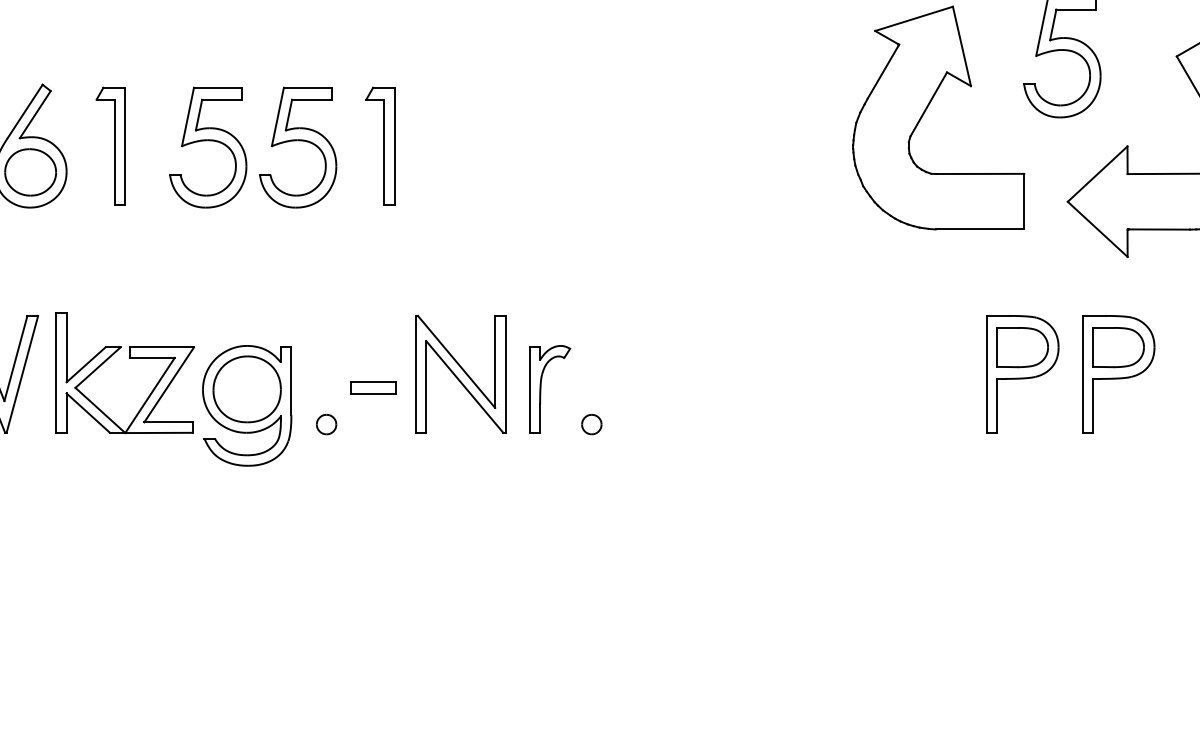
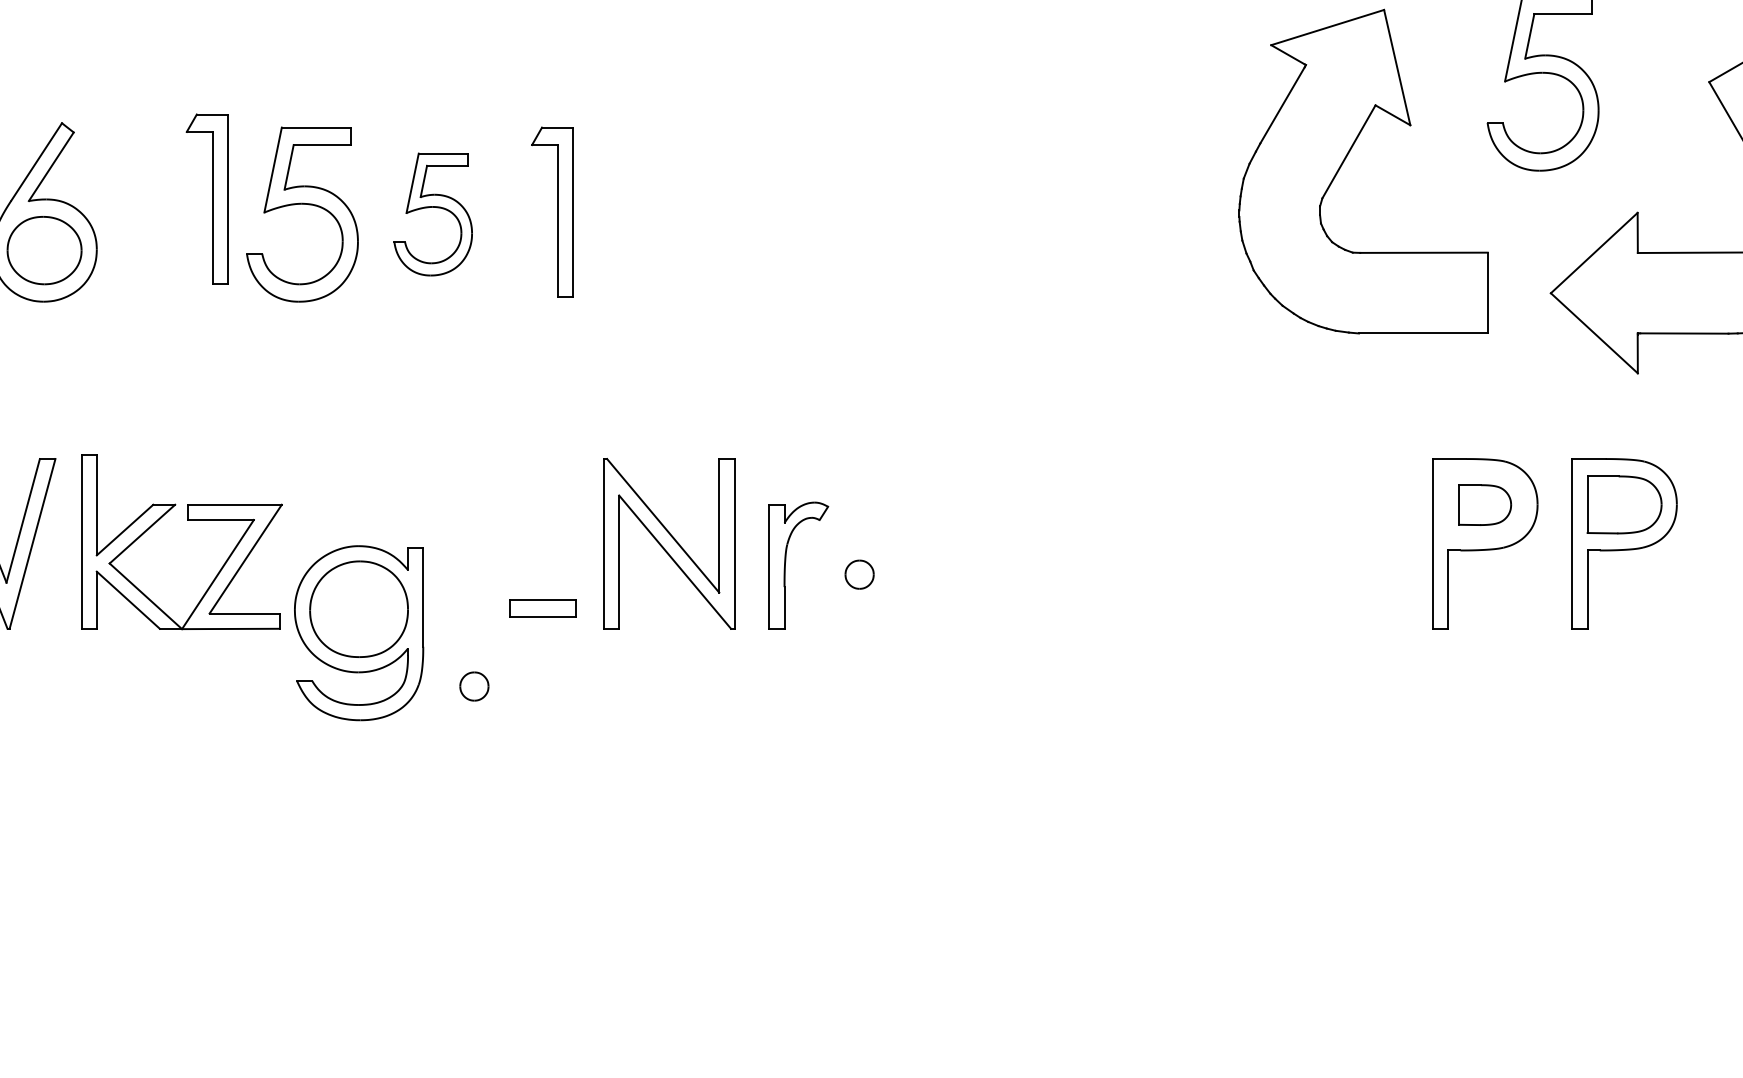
part: (110, 145) -> (207, 198), moved
part: (298, 147) -> (433, 214), size x0.7
part: (1022, 347) -> (1485, 504), size x0.7
part: (373, 387) -> (542, 607), moved
part: (247, 405) -> (359, 632), moved
part: (326, 424) -> (474, 686), moved
part: (591, 424) -> (859, 574), moved

